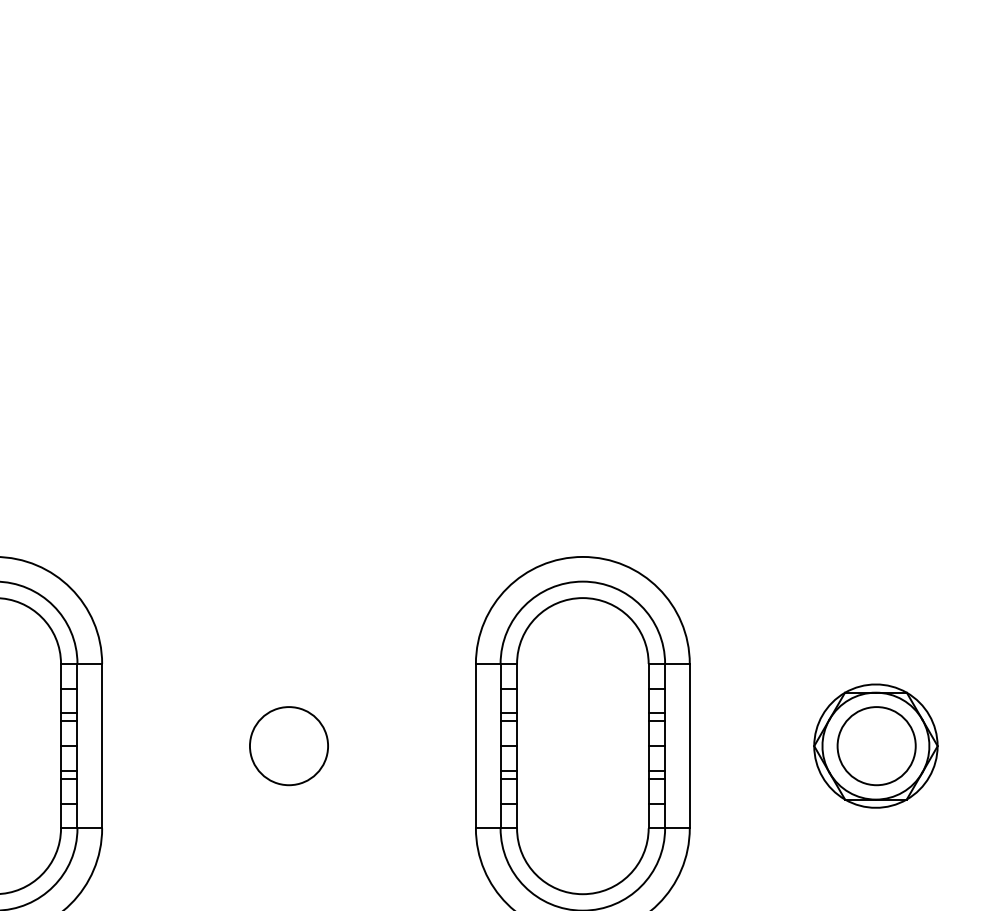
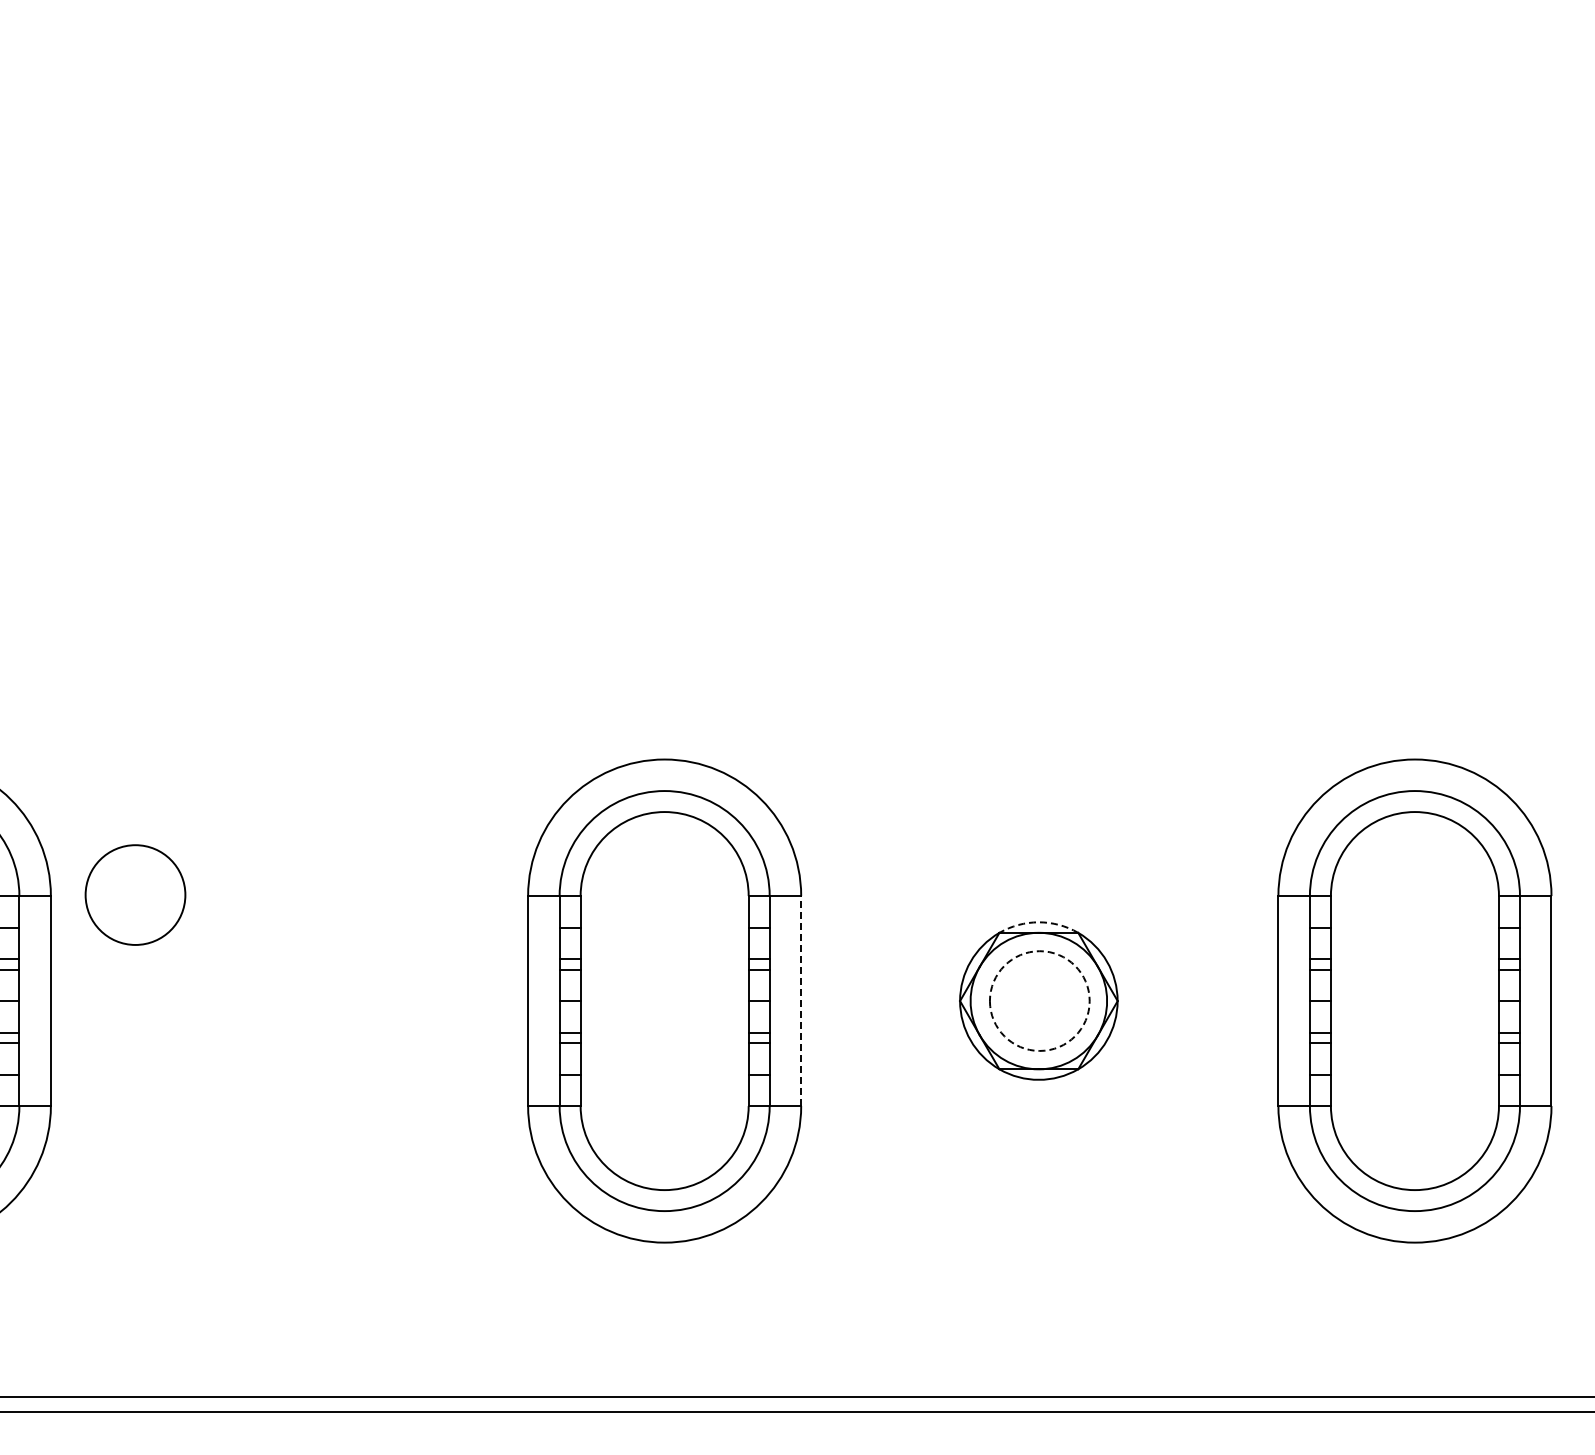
arc: (875, 684) -> (1038, 922), solid -> dashed
circle: (289, 745) -> (135, 894), moved
line: (690, 745) -> (801, 1000), solid -> dashed
circle: (876, 745) -> (1039, 1000), solid -> dashed

